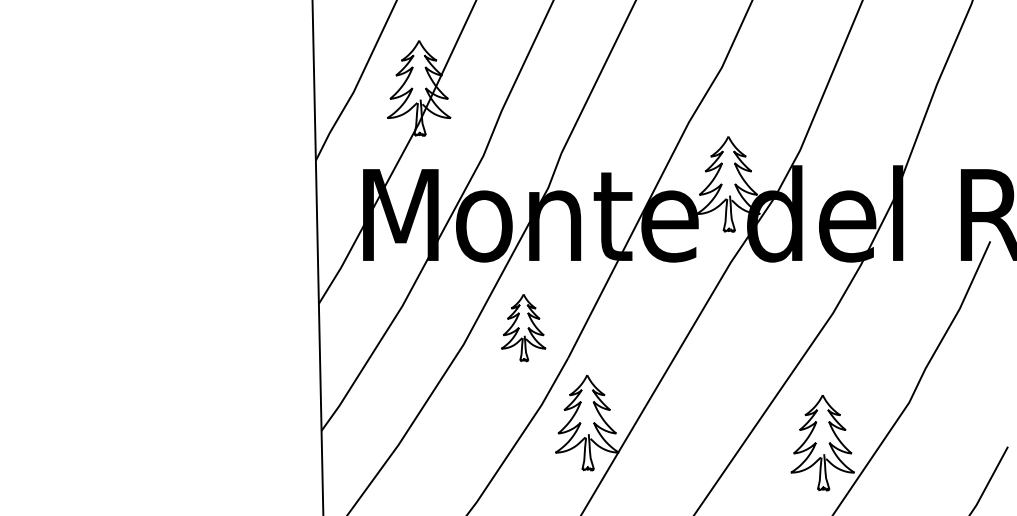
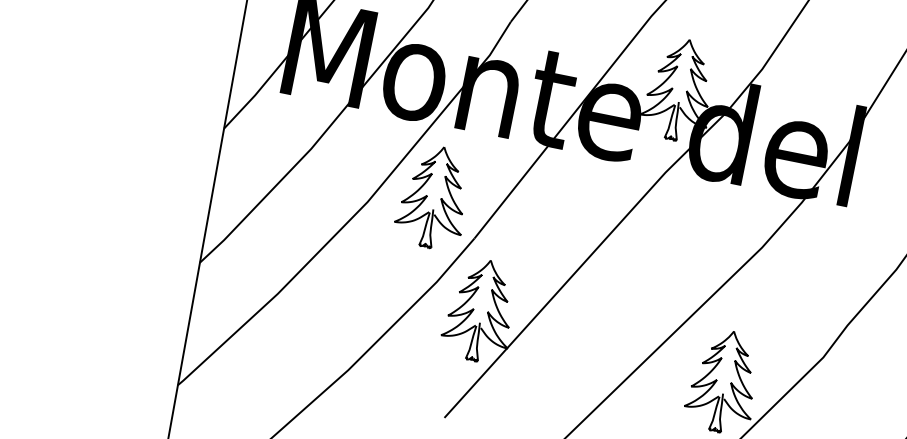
part: (523, 327) -> (434, 196), size x1.43

